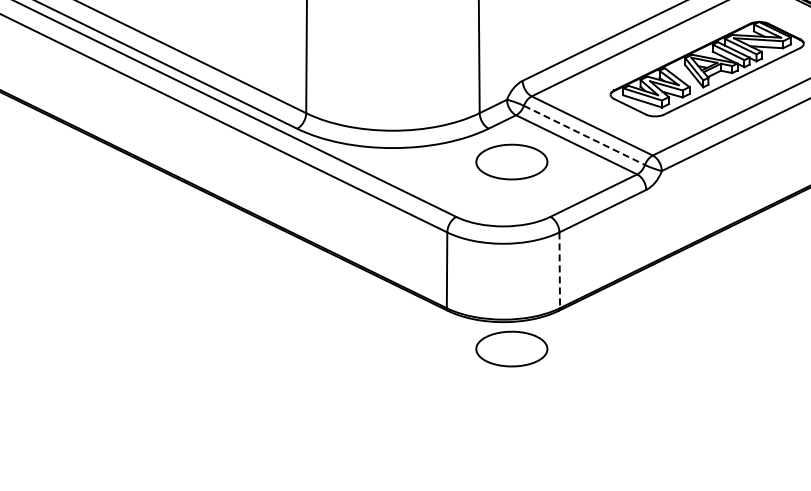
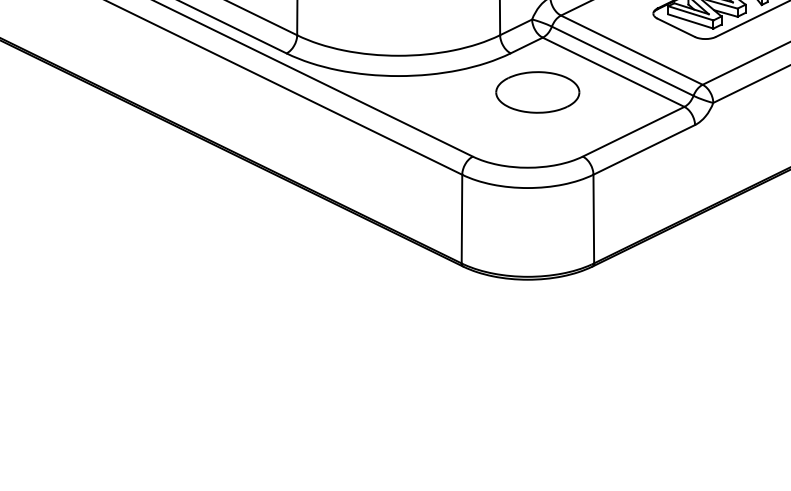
line: (584, 135) -> (622, 61), dashed -> solid
line: (559, 270) -> (593, 219), dashed -> solid
part: (511, 348) -> (537, 310), removed

